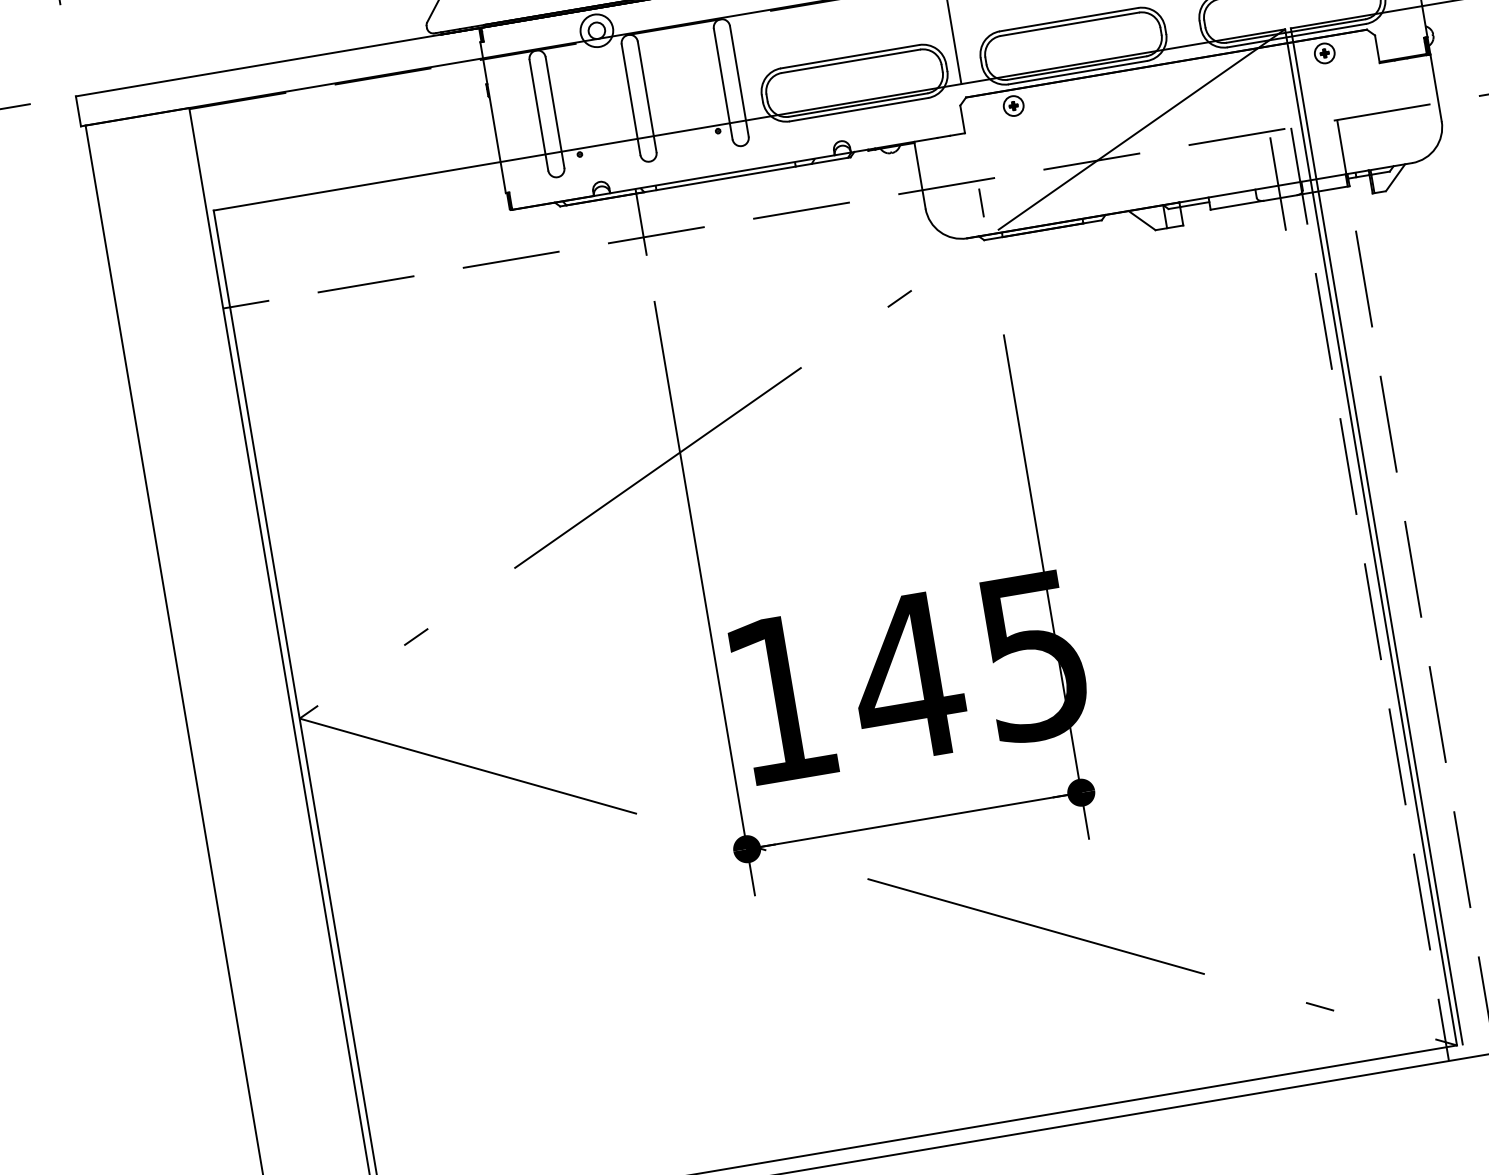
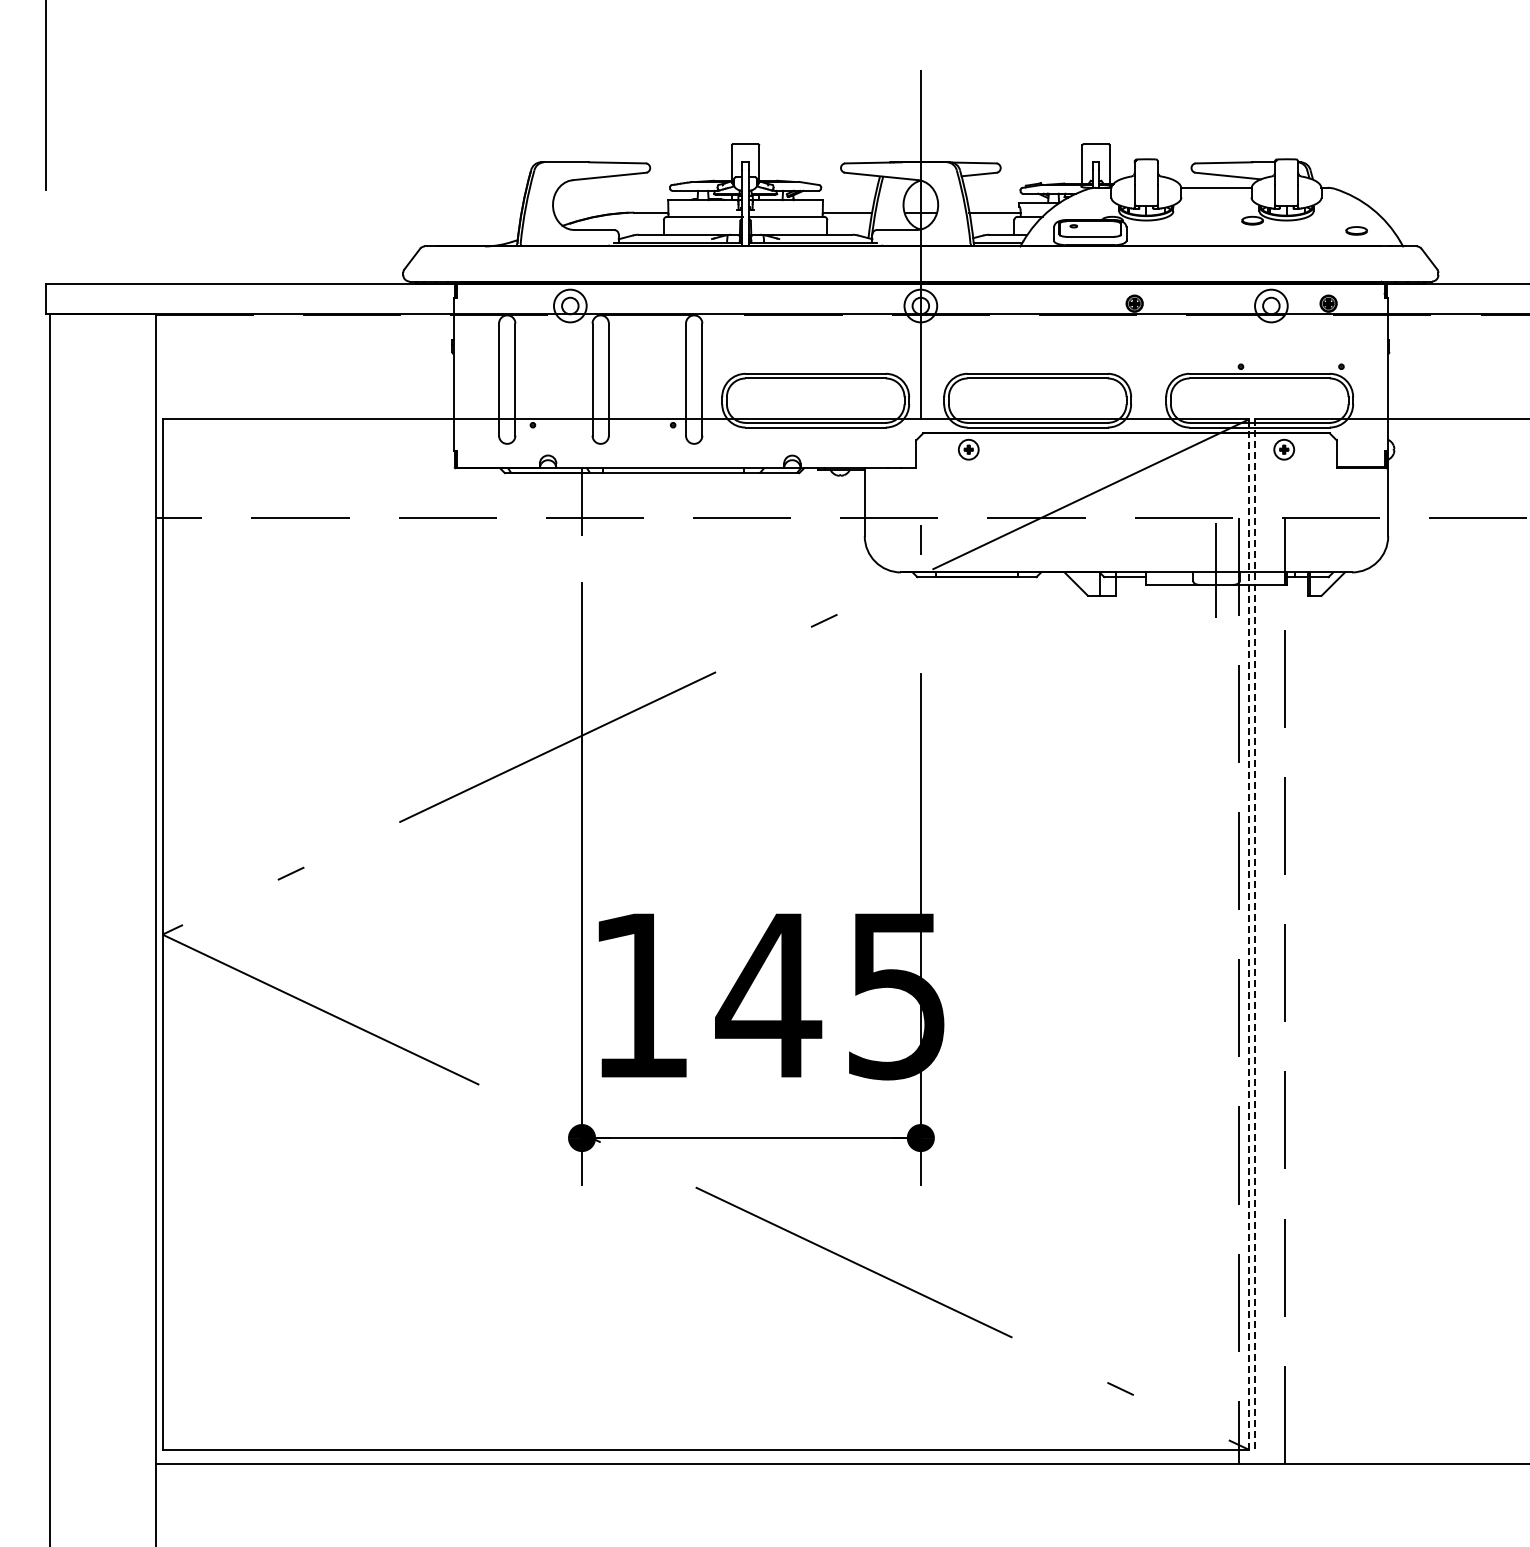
line: (1371, 537) -> (1249, 934), solid -> dashed
line: (1377, 537) -> (1255, 935), solid -> dashed

